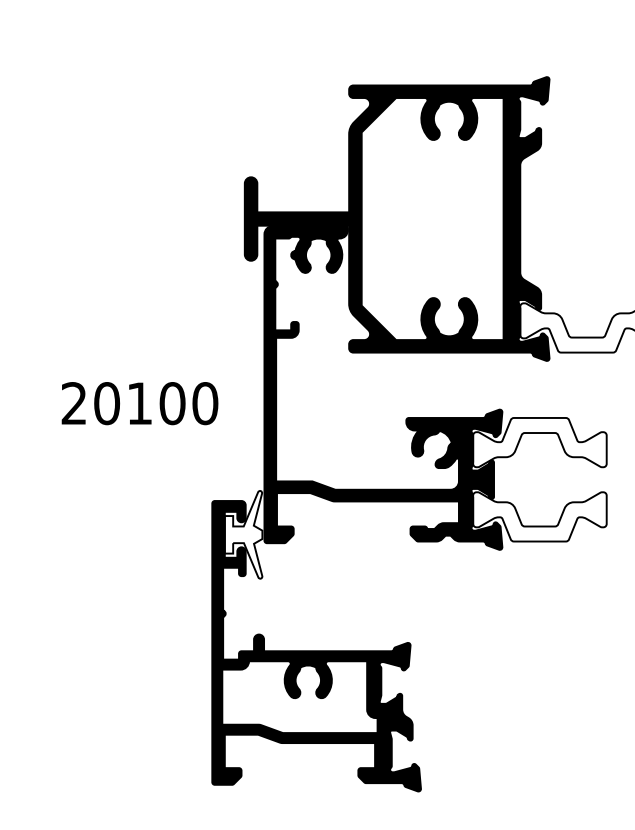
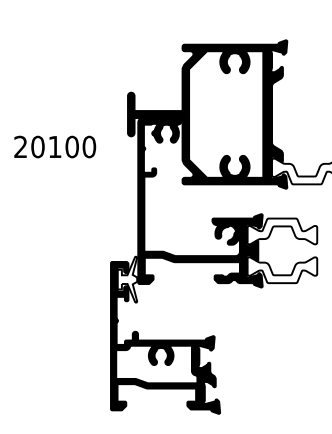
text: (140, 402) -> (55, 146), moved

